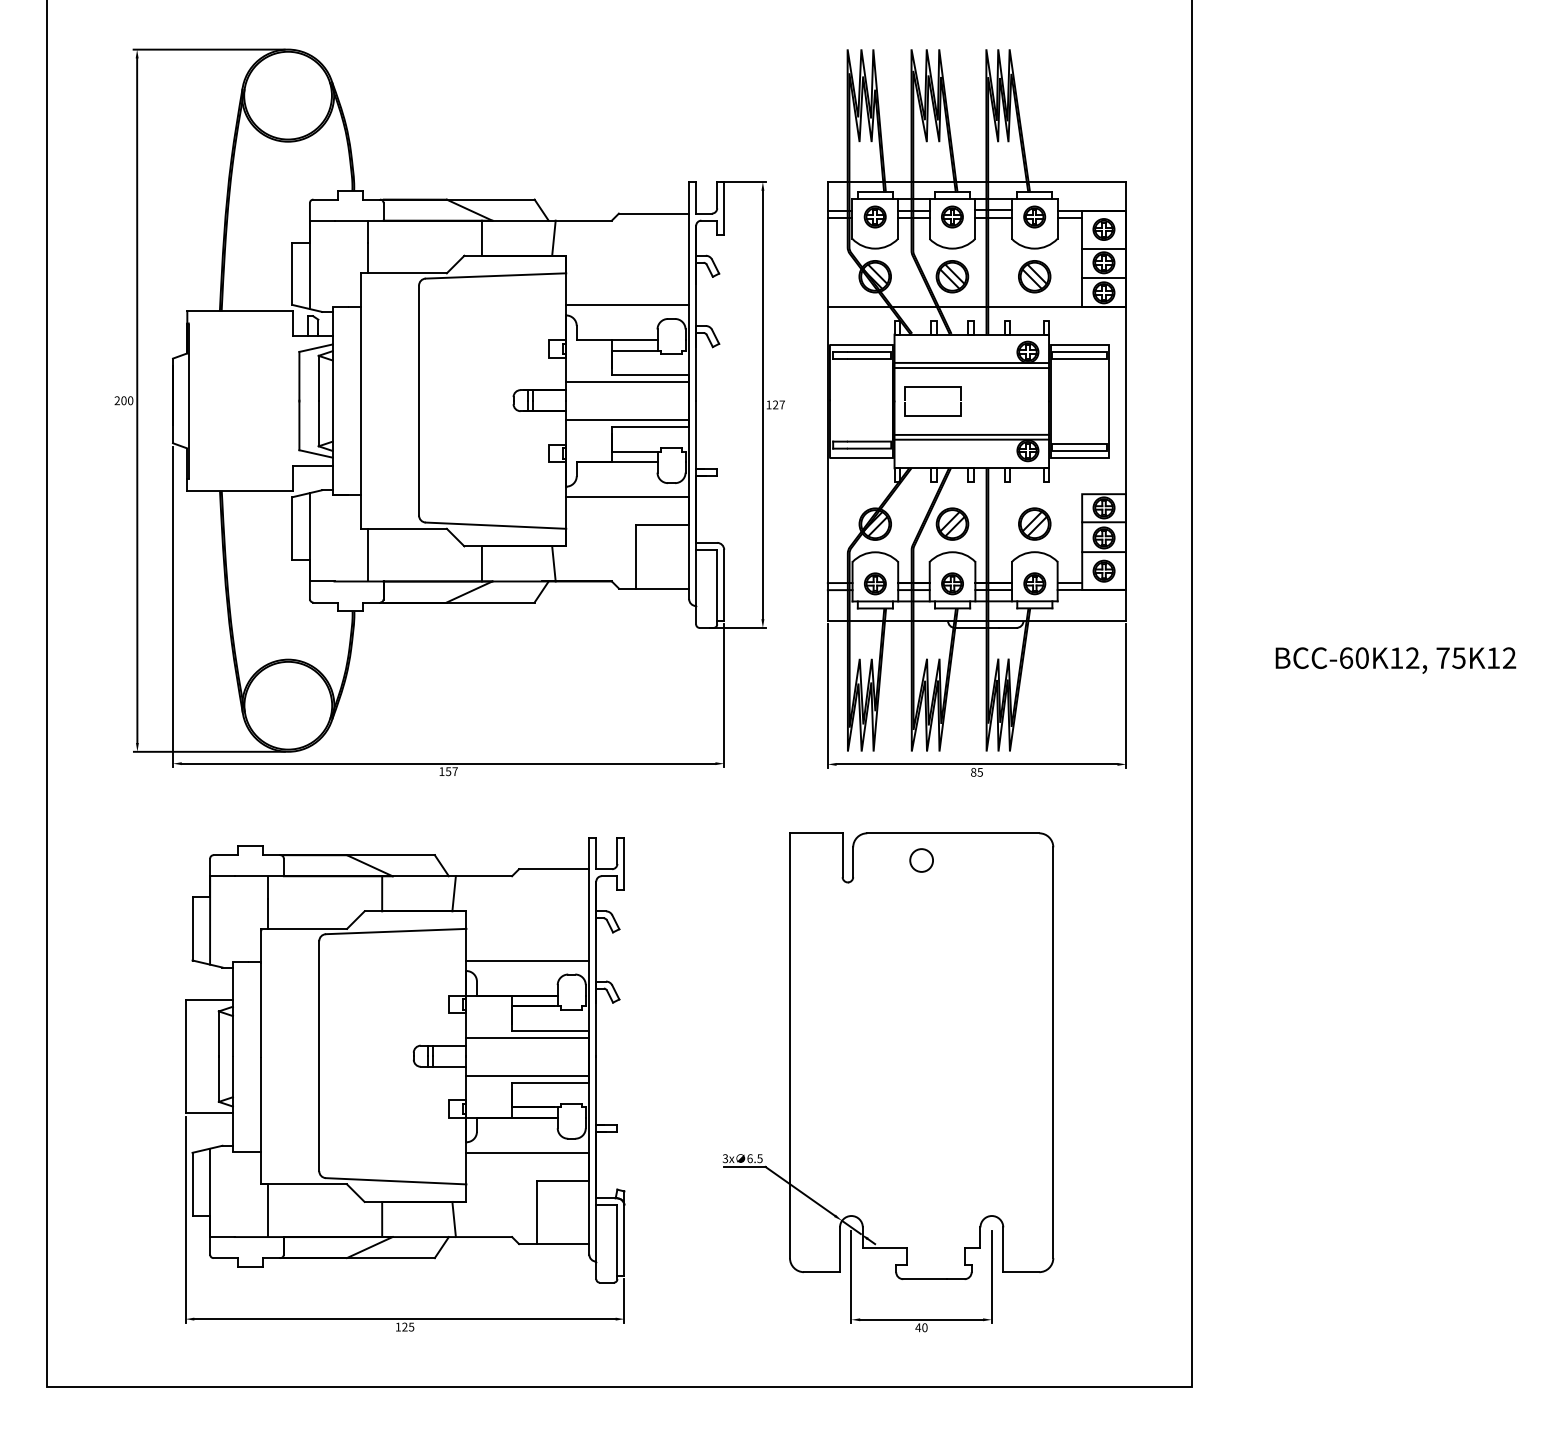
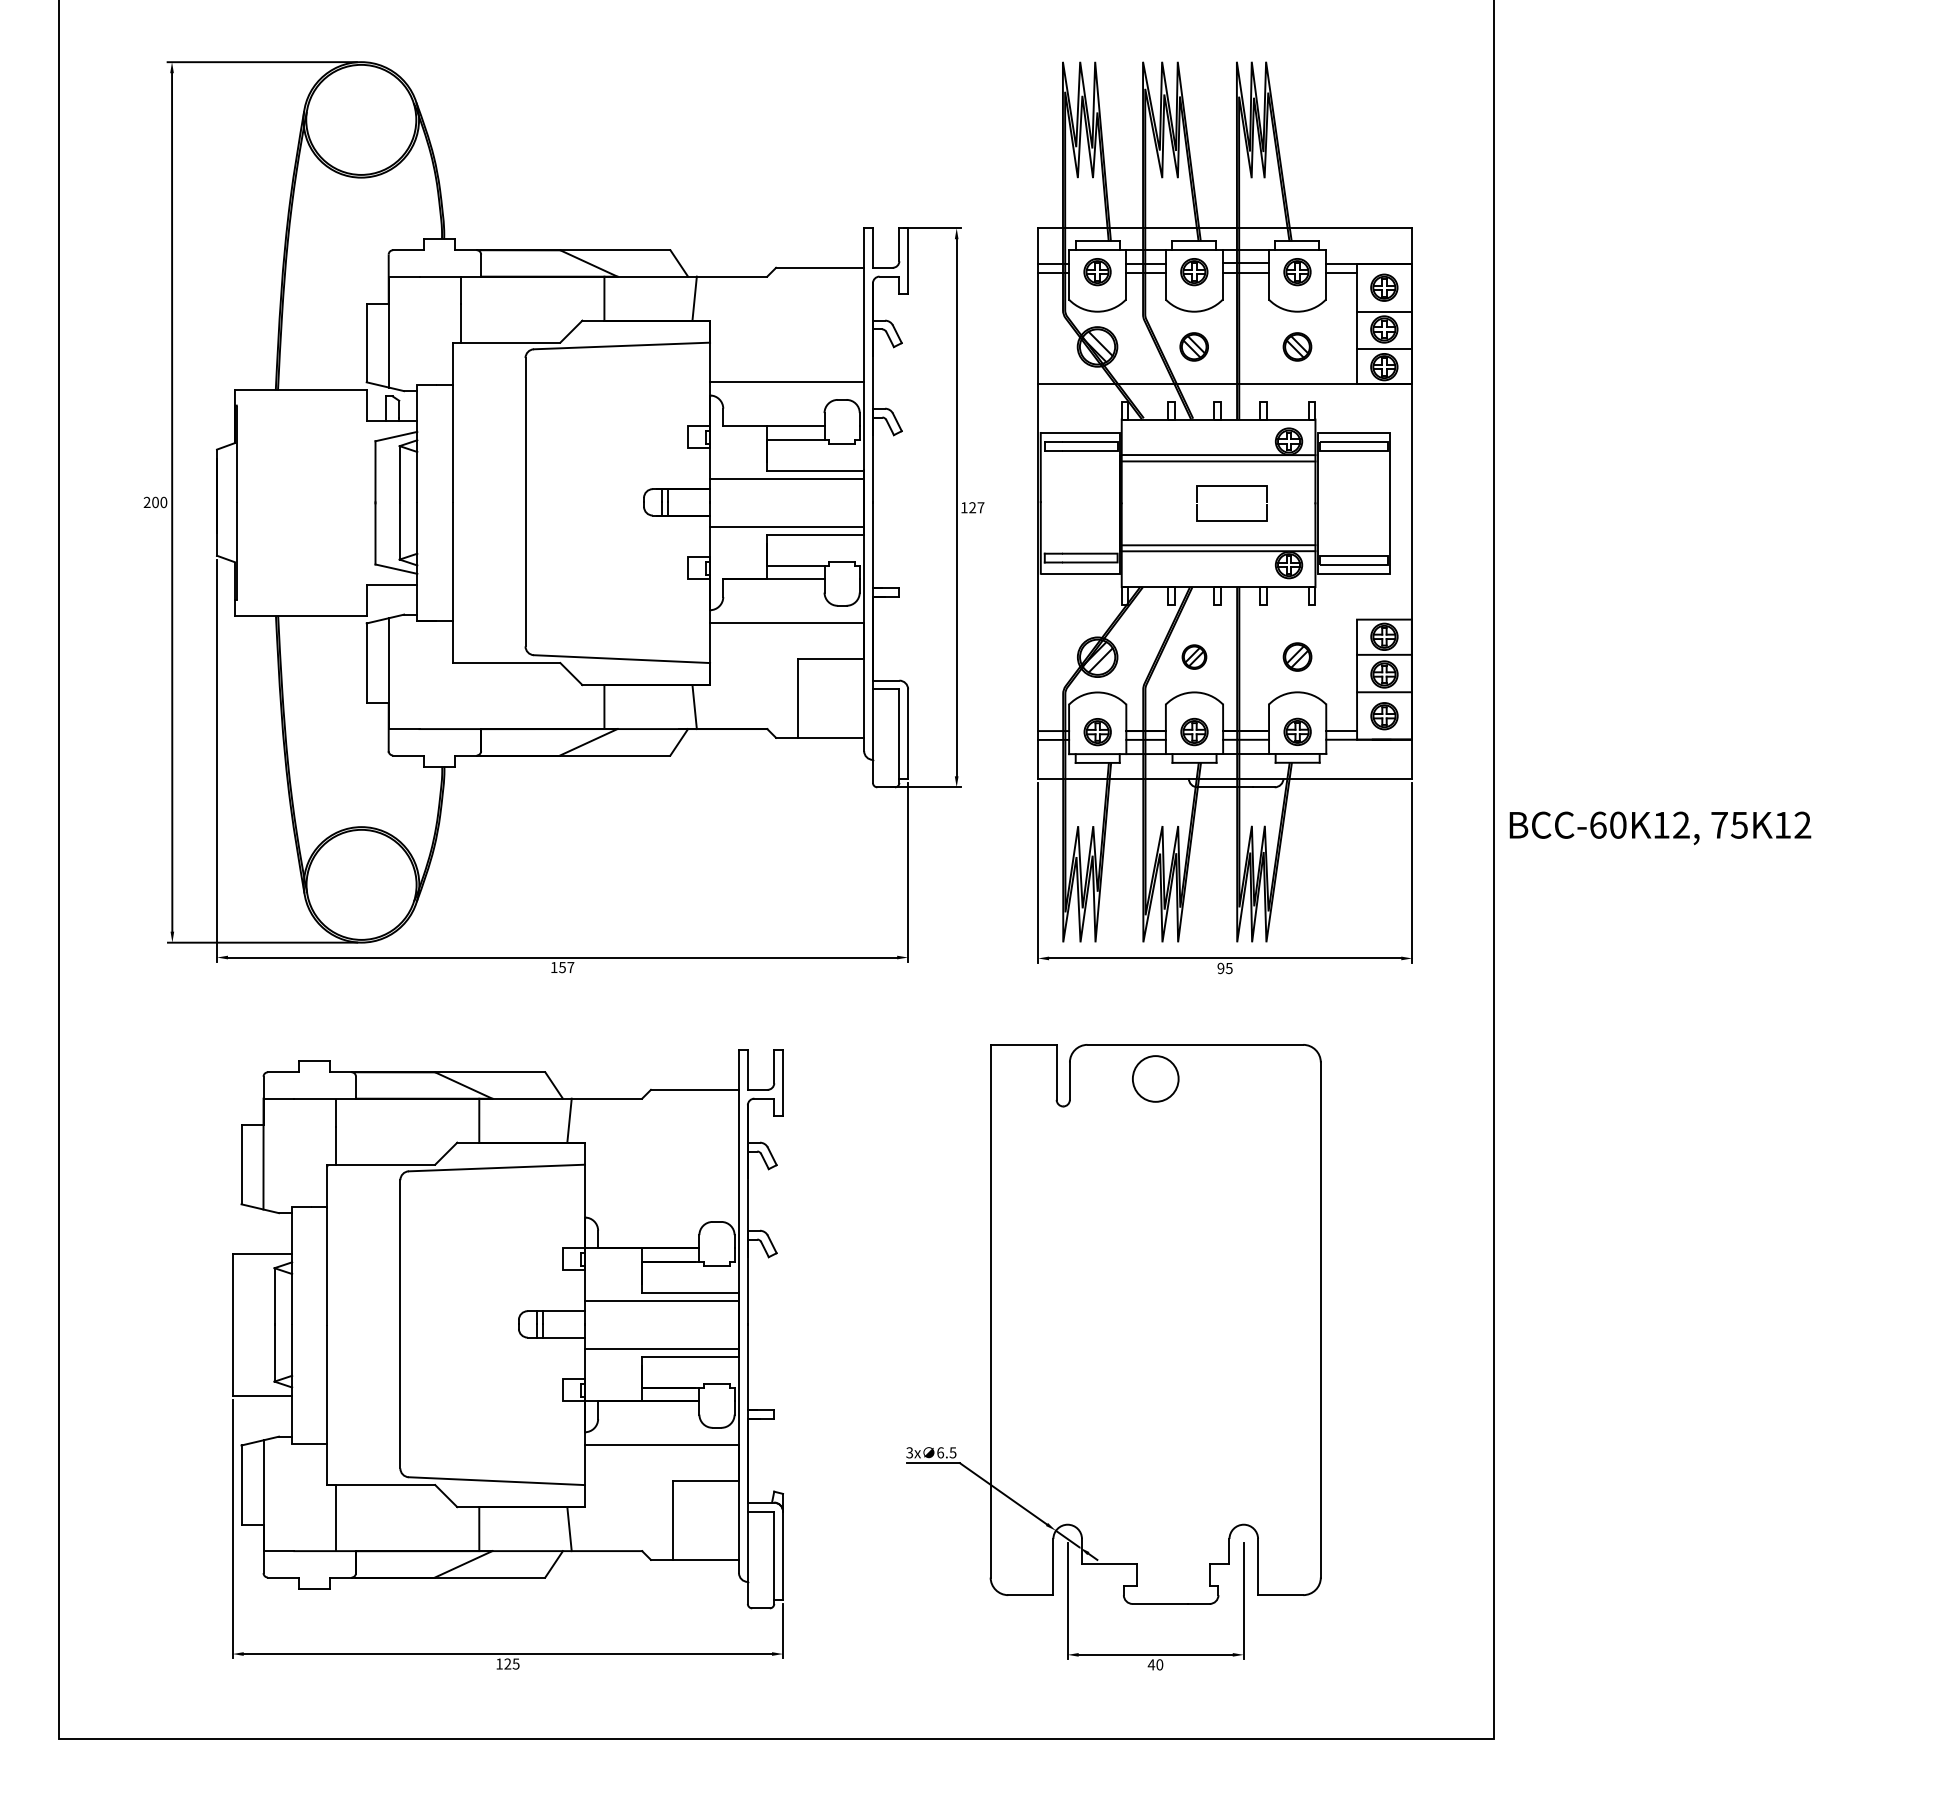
part: (951, 276) -> (1193, 346), size x0.7
part: (1034, 276) -> (1297, 346), size x0.7
part: (932, 388) -> (1231, 486), moved
part: (952, 523) -> (1194, 656), size x0.6
part: (1034, 523) -> (1297, 656), size x0.7
line: (367, 555) -> (461, 696), removed
text: (1395, 660) -> (1660, 828), moved
text: (973, 772) -> (1220, 968), 85 -> 95
circle: (921, 860) -> (1155, 1078), size x1.6
line: (527, 960) -> (661, 1204), removed

